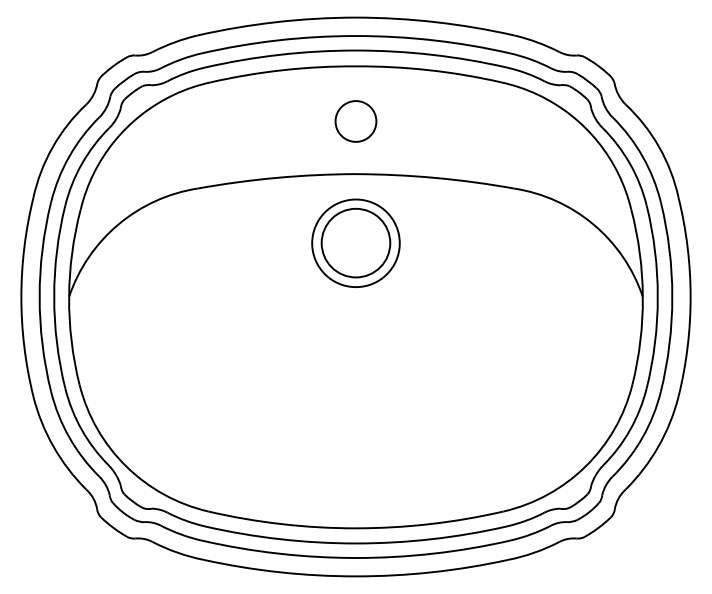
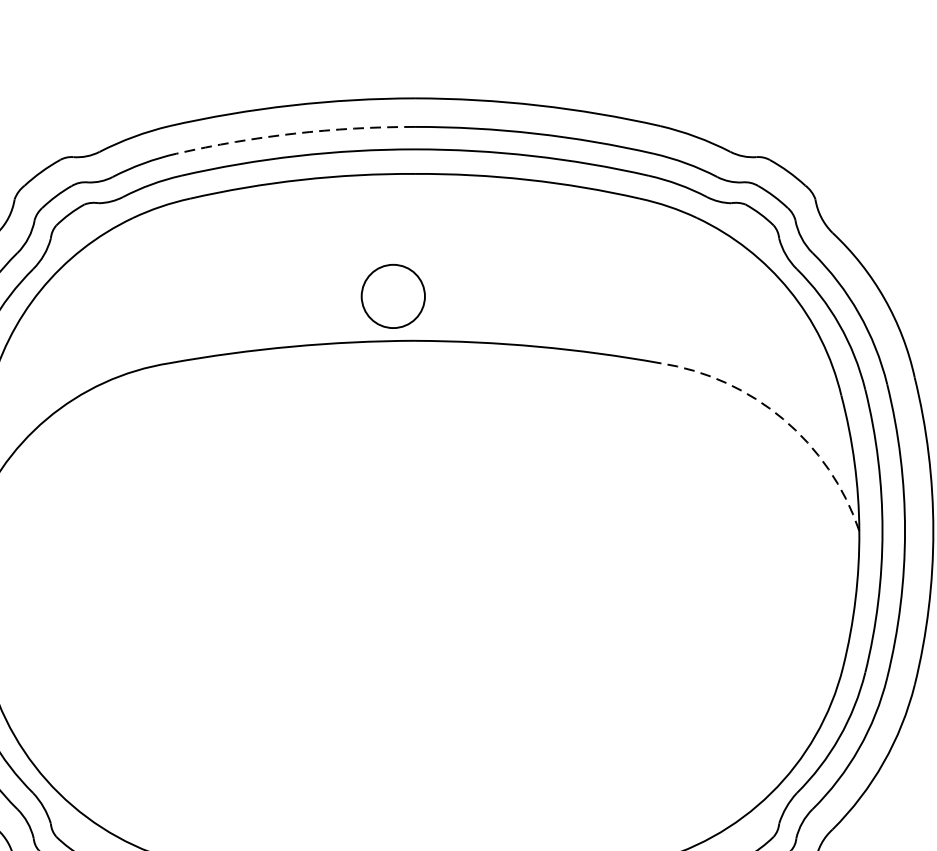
arc: (278, 40) -> (295, 133), solid -> dashed
circle: (355, 121) -> (392, 296), moved
arc: (593, 224) -> (782, 418), solid -> dashed
part: (355, 242) -> (414, 446), removed

